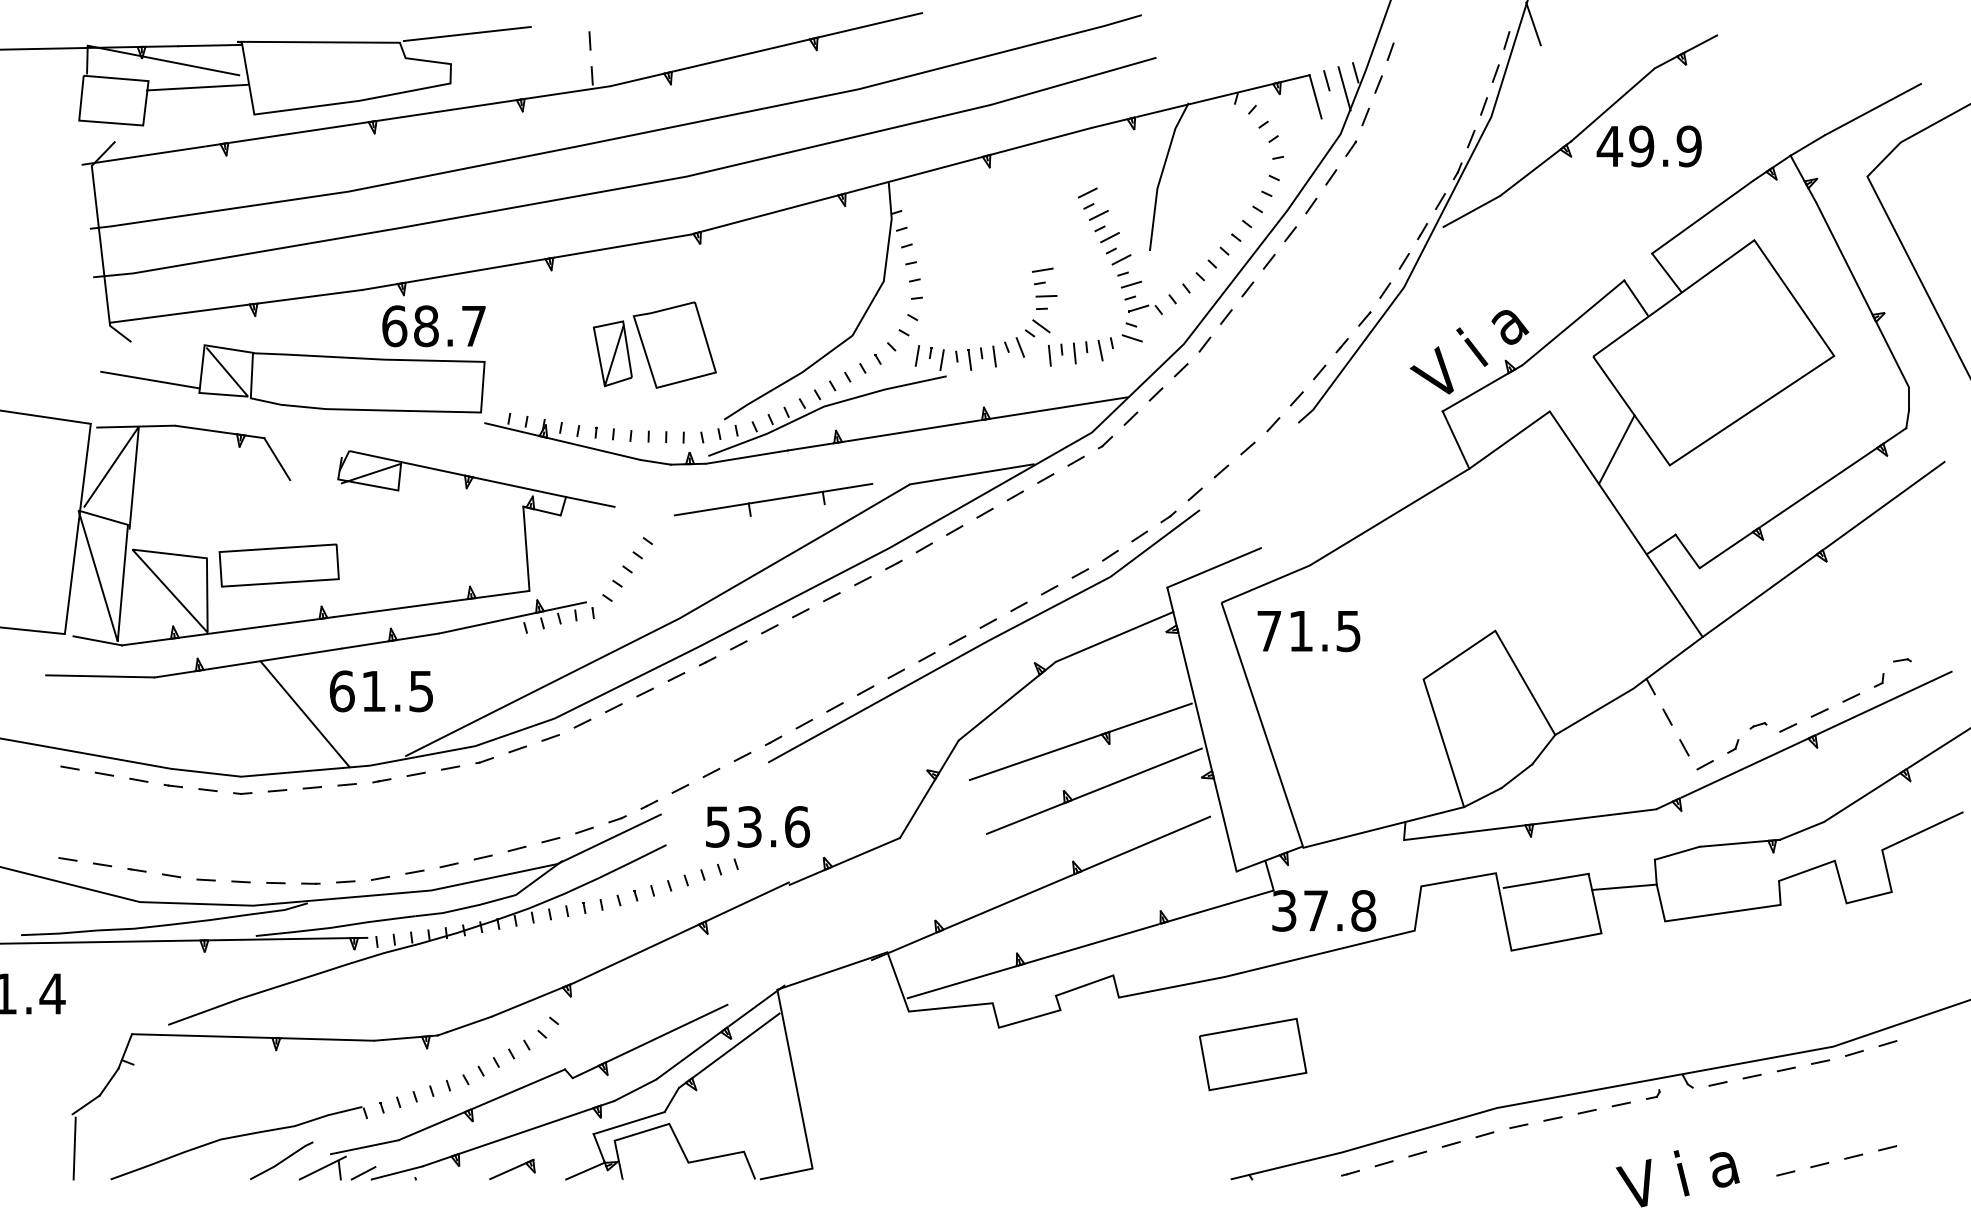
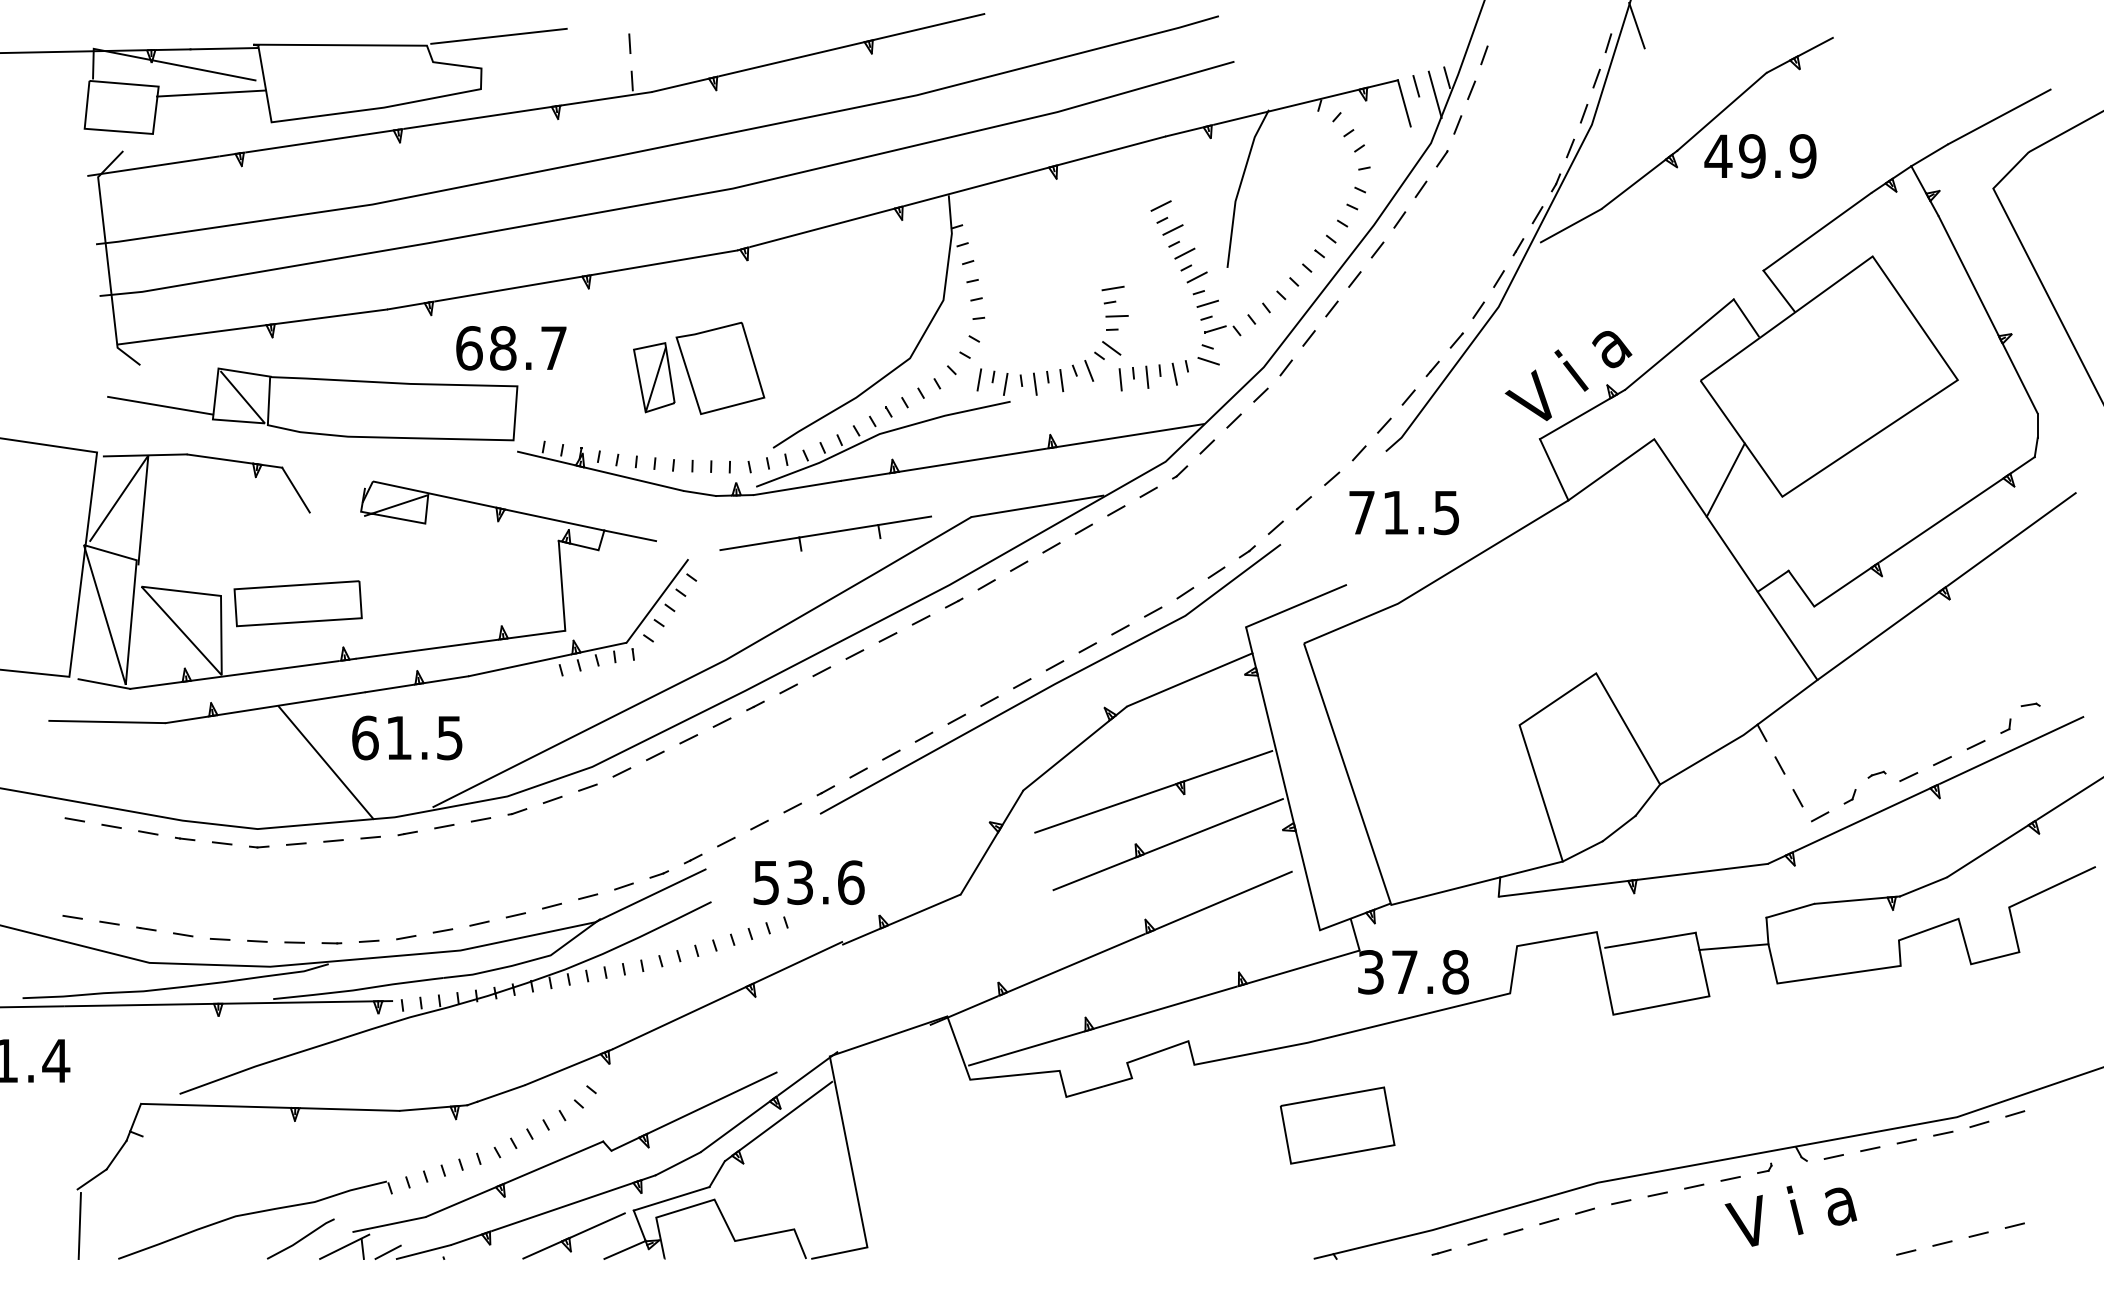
text: (434, 326) -> (511, 348), moved
line: (614, 563) -> (656, 601), added
text: (1308, 631) -> (1403, 513), moved
line: (559, 1148) -> (597, 1225), added
text: (1677, 1178) -> (1790, 1215), moved

